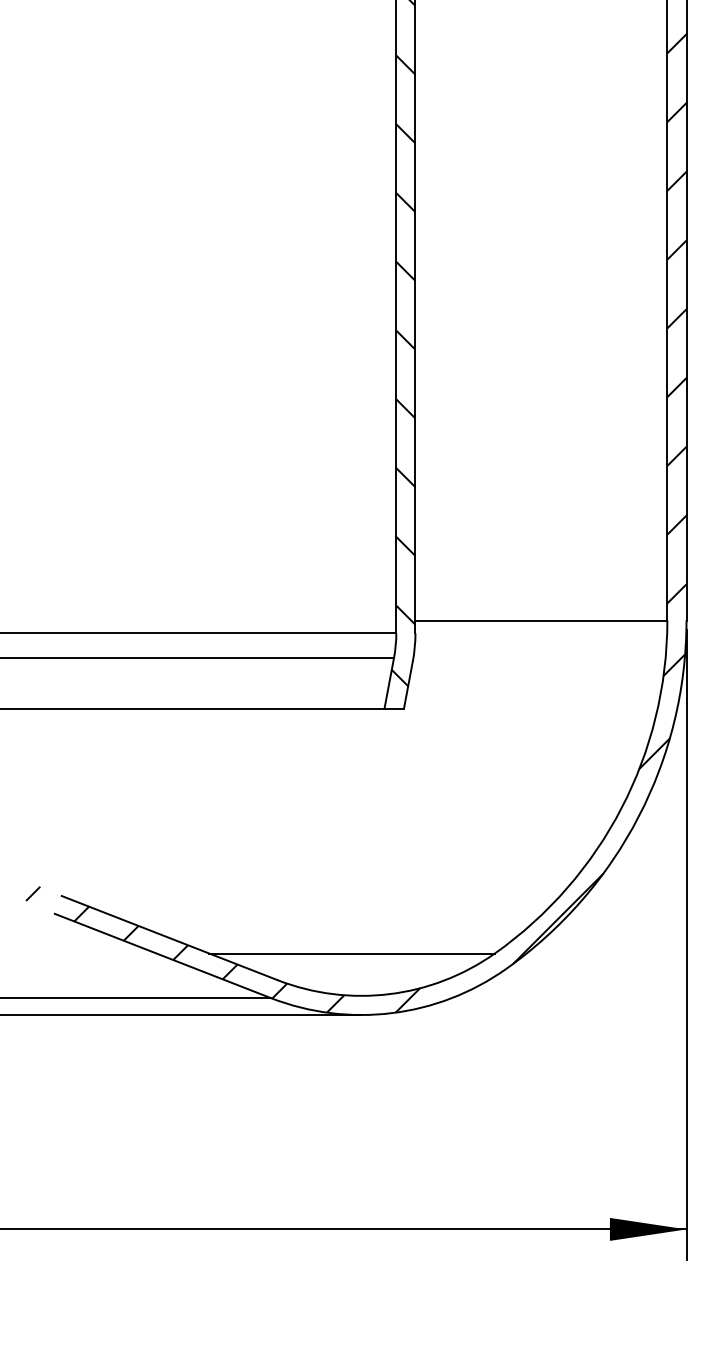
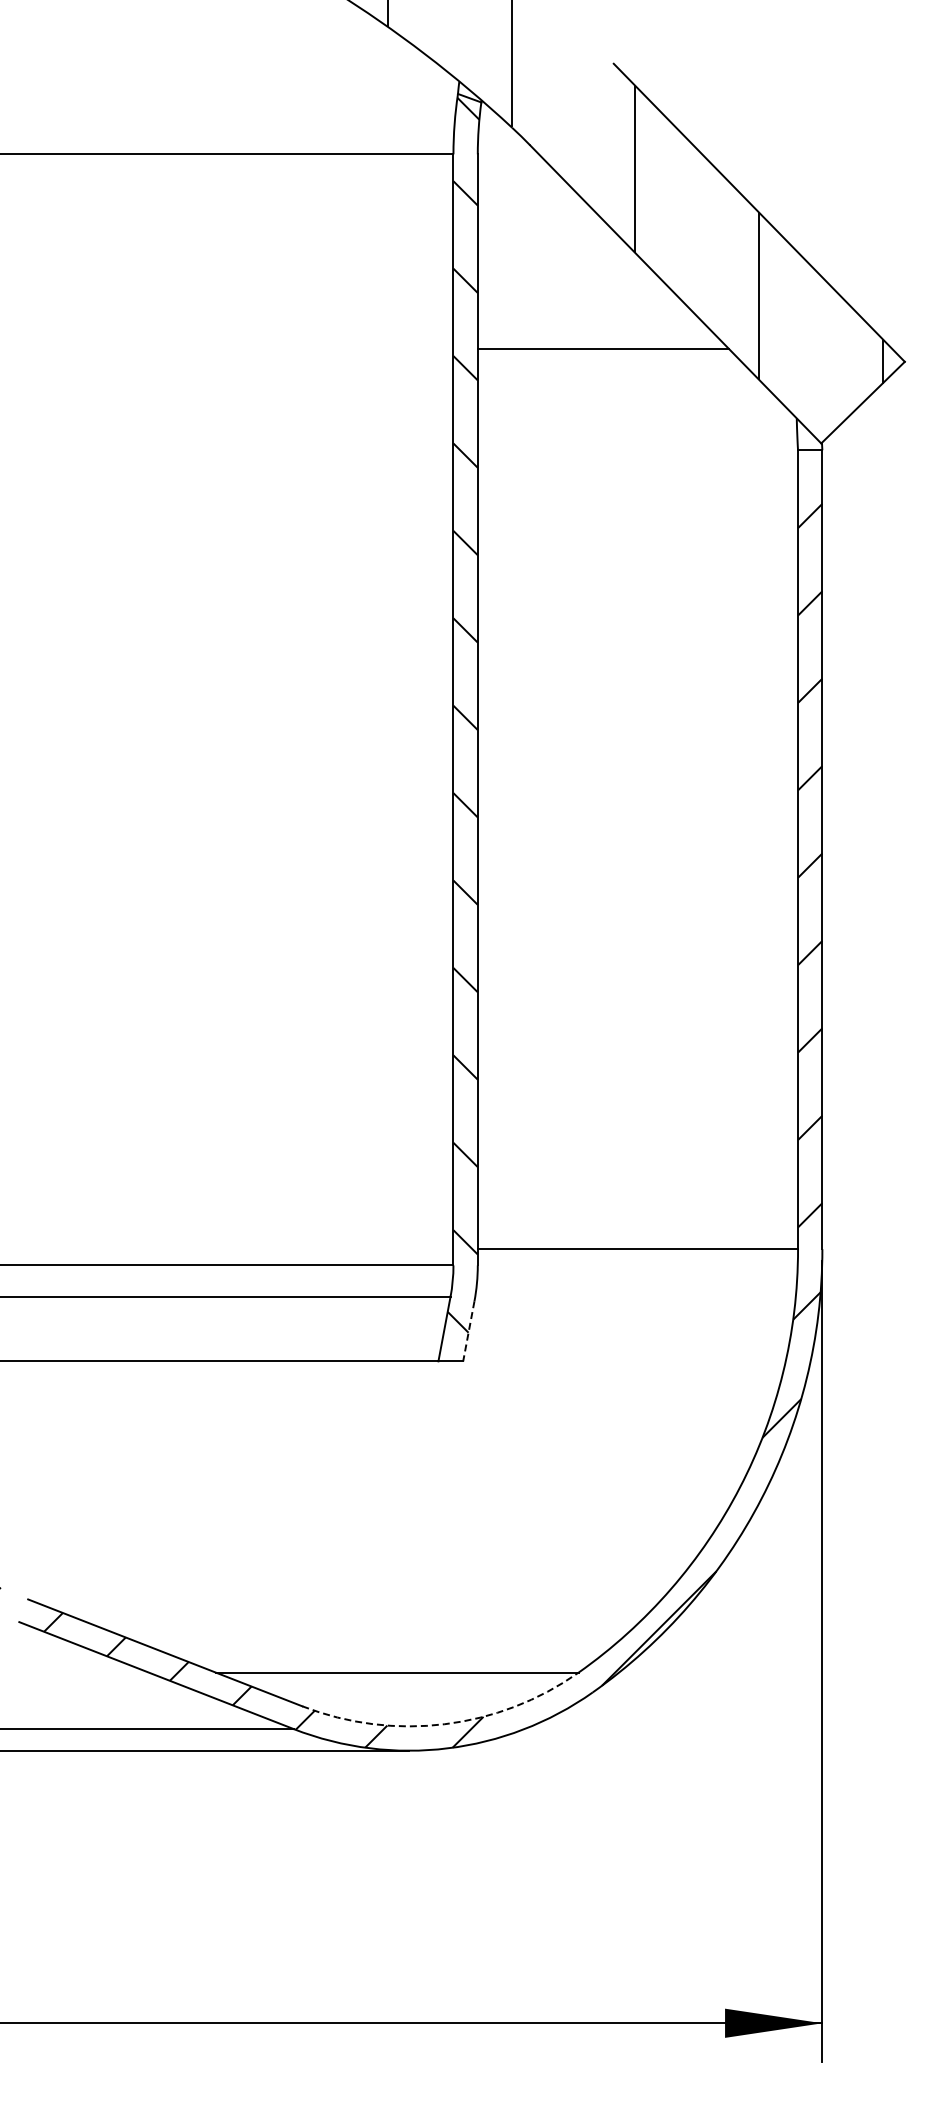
line: (408, 685) -> (468, 1331), solid -> dashed
arc: (389, 994) -> (444, 1724), solid -> dashed

